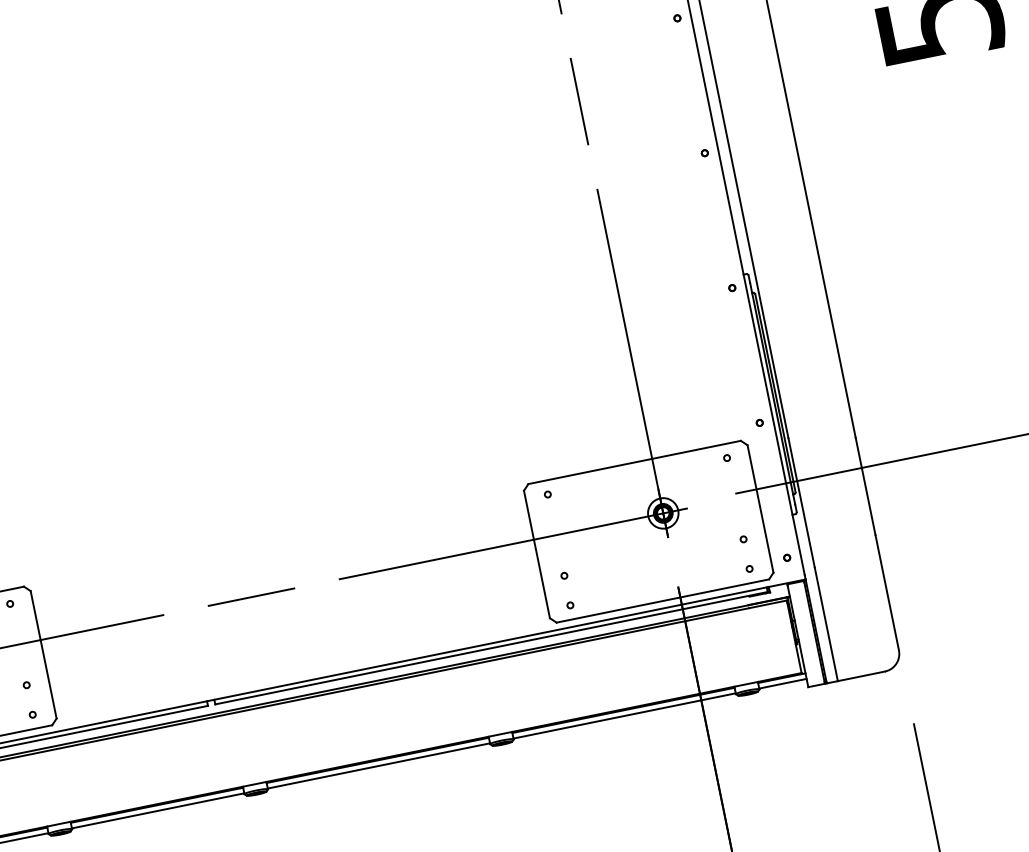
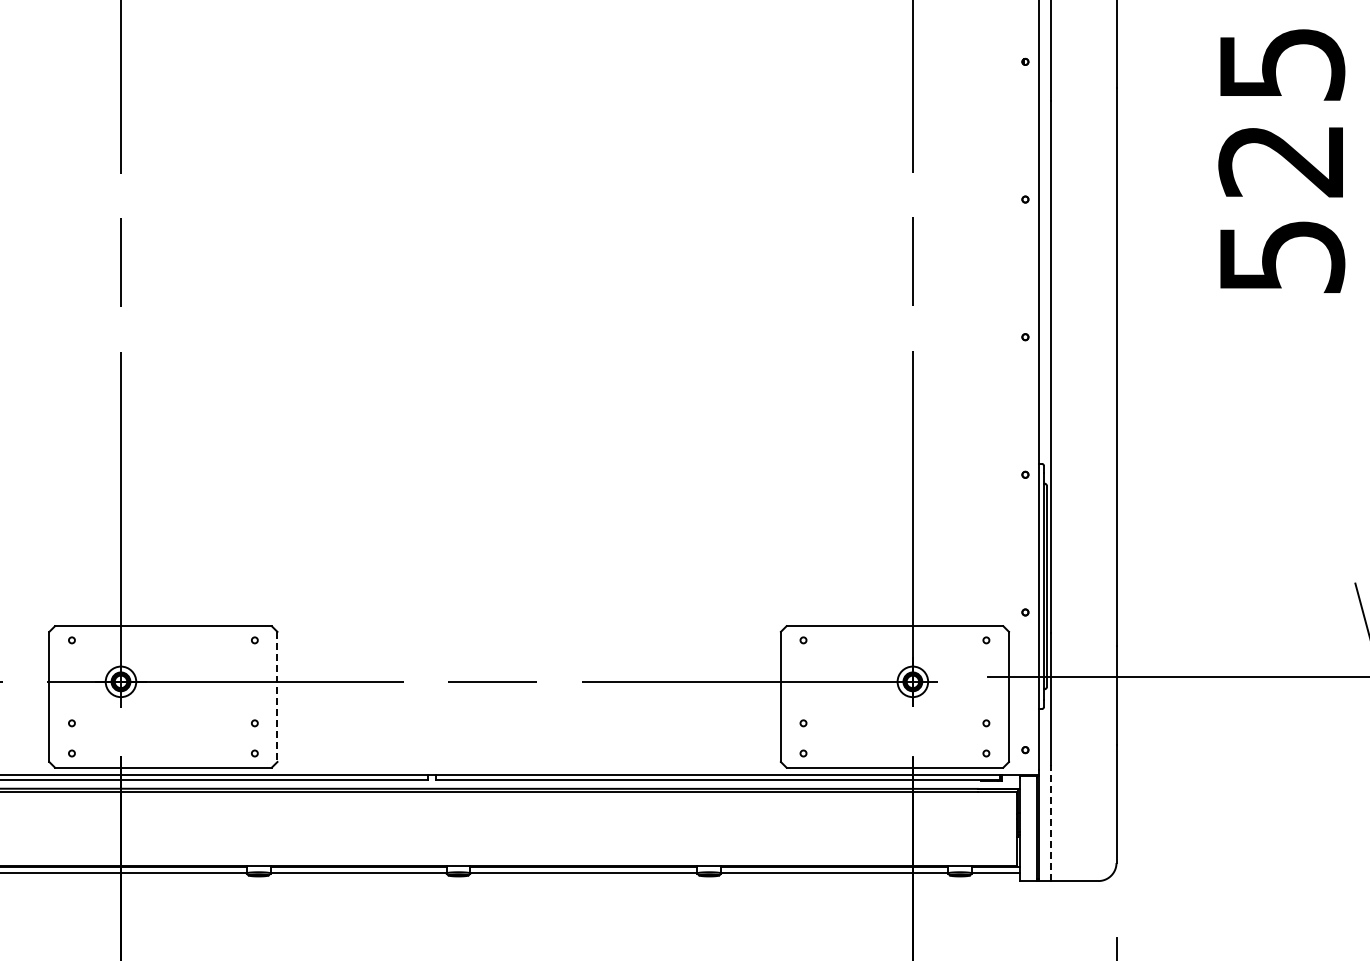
line: (826, 624) -> (1050, 823), solid -> dashed
line: (43, 655) -> (277, 697), solid -> dashed

